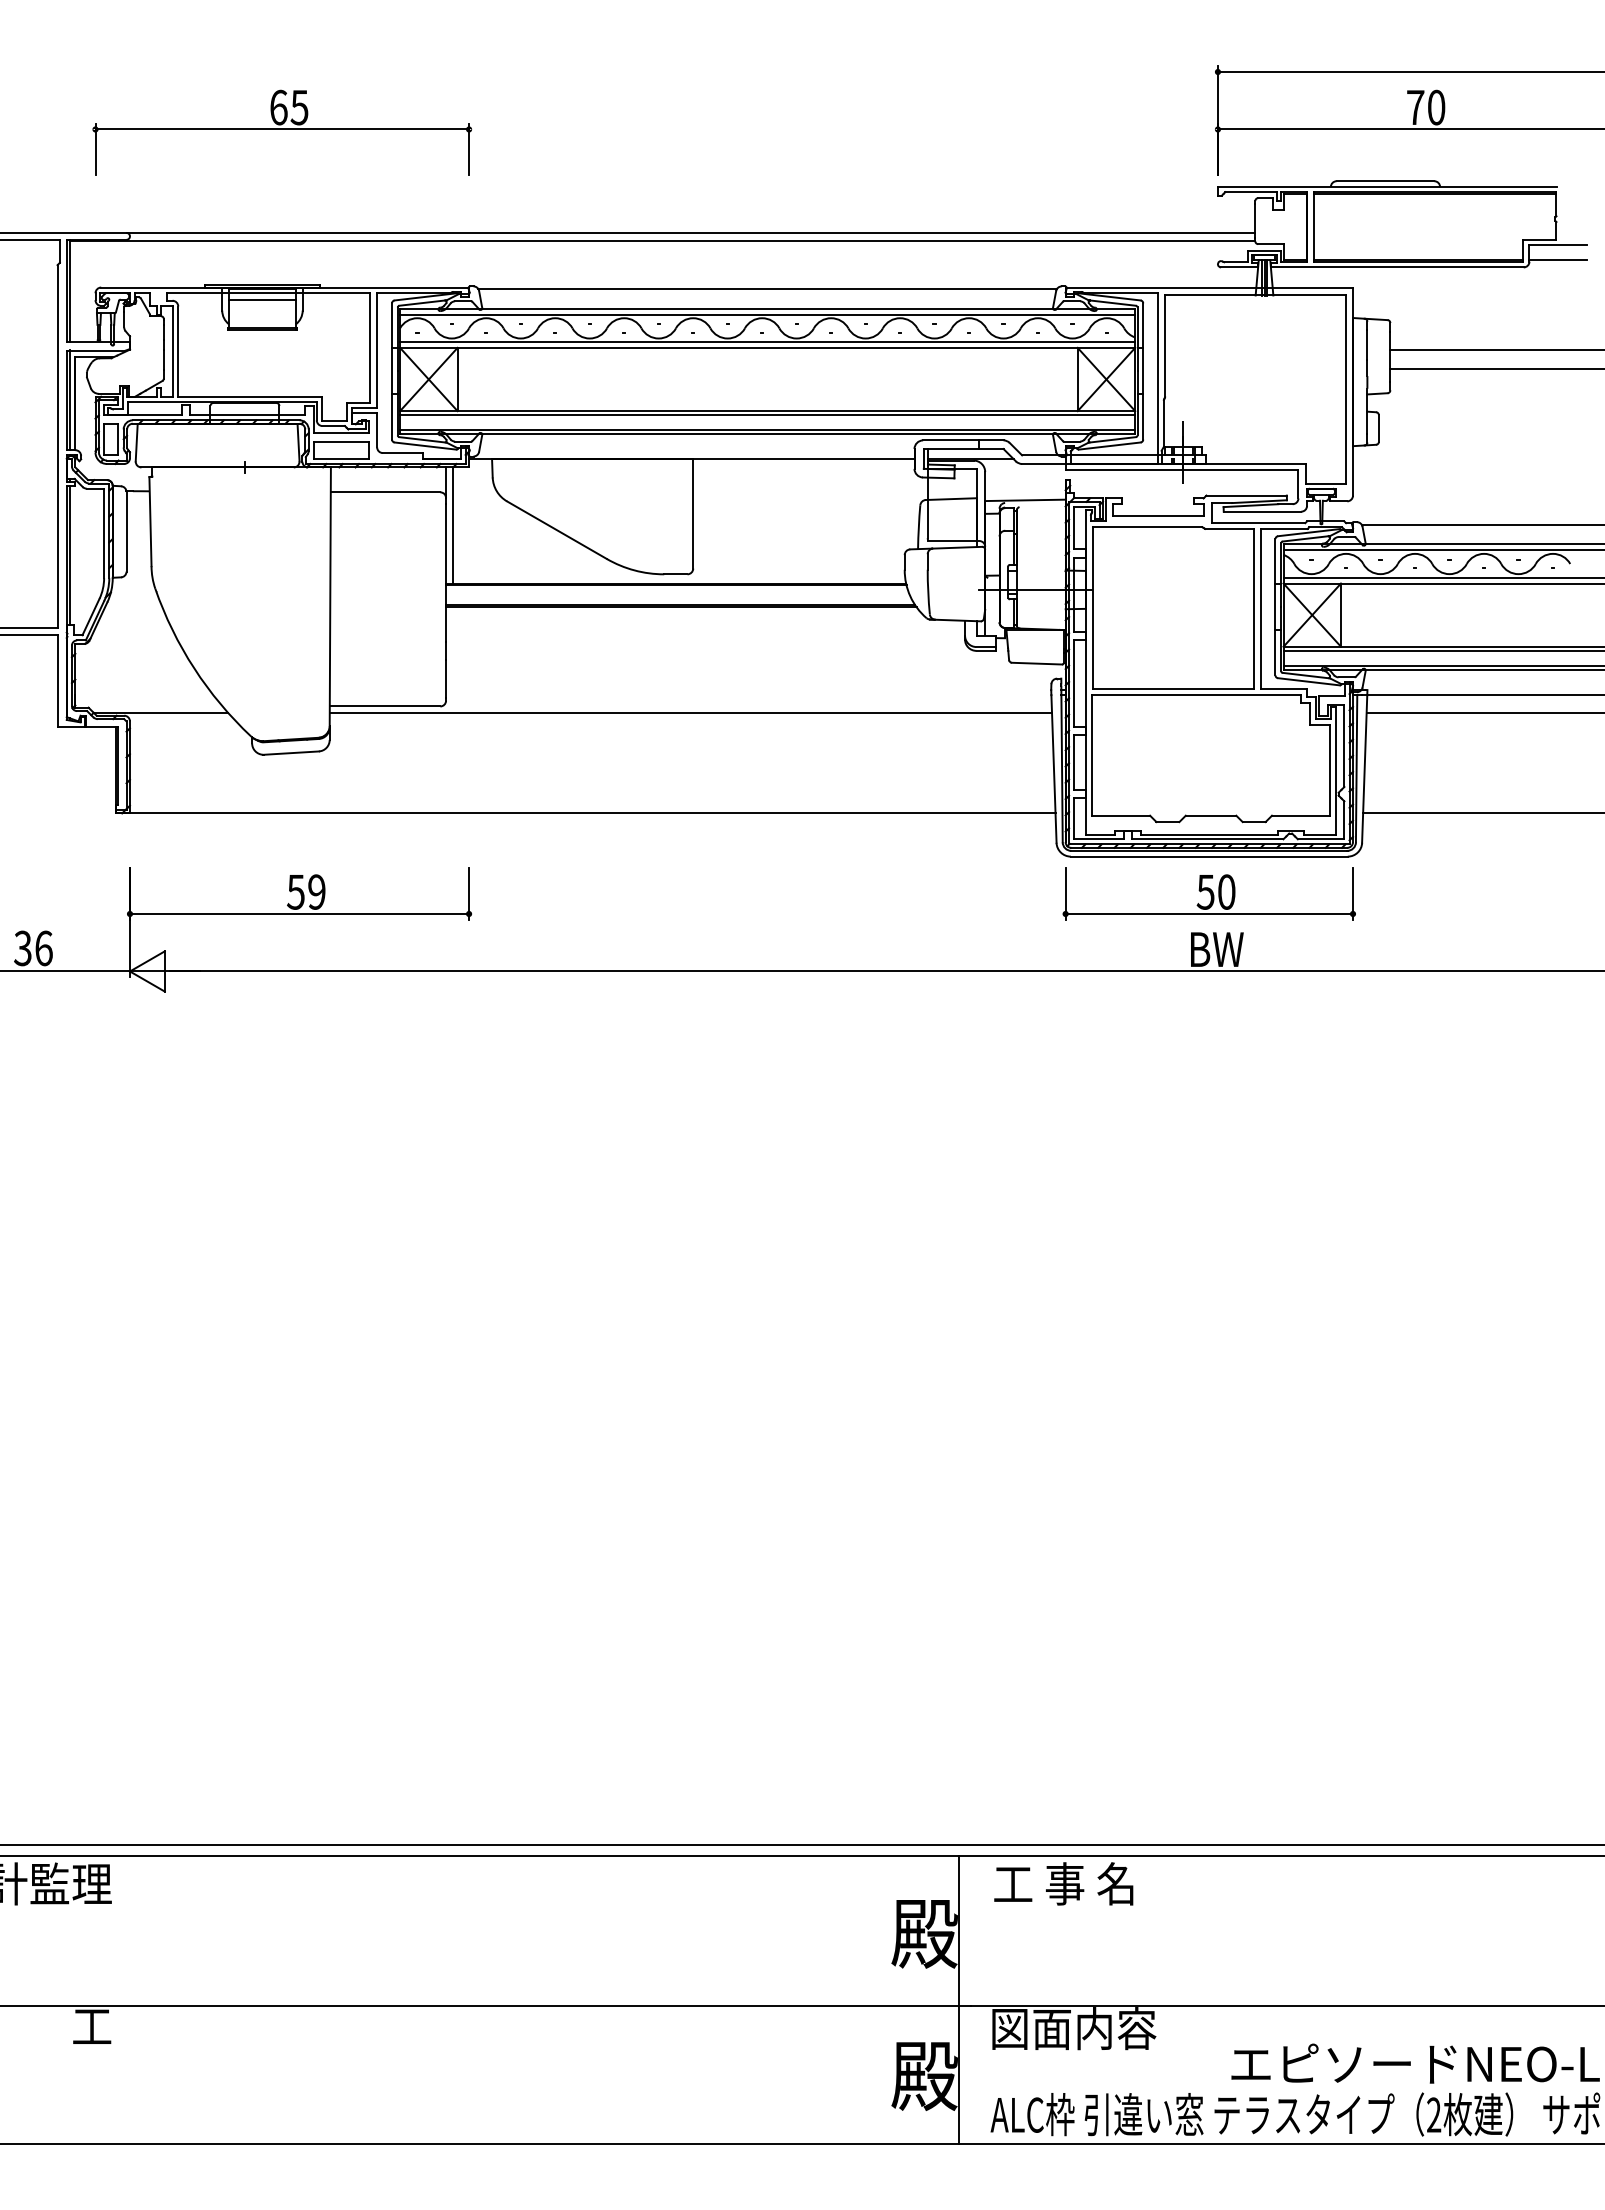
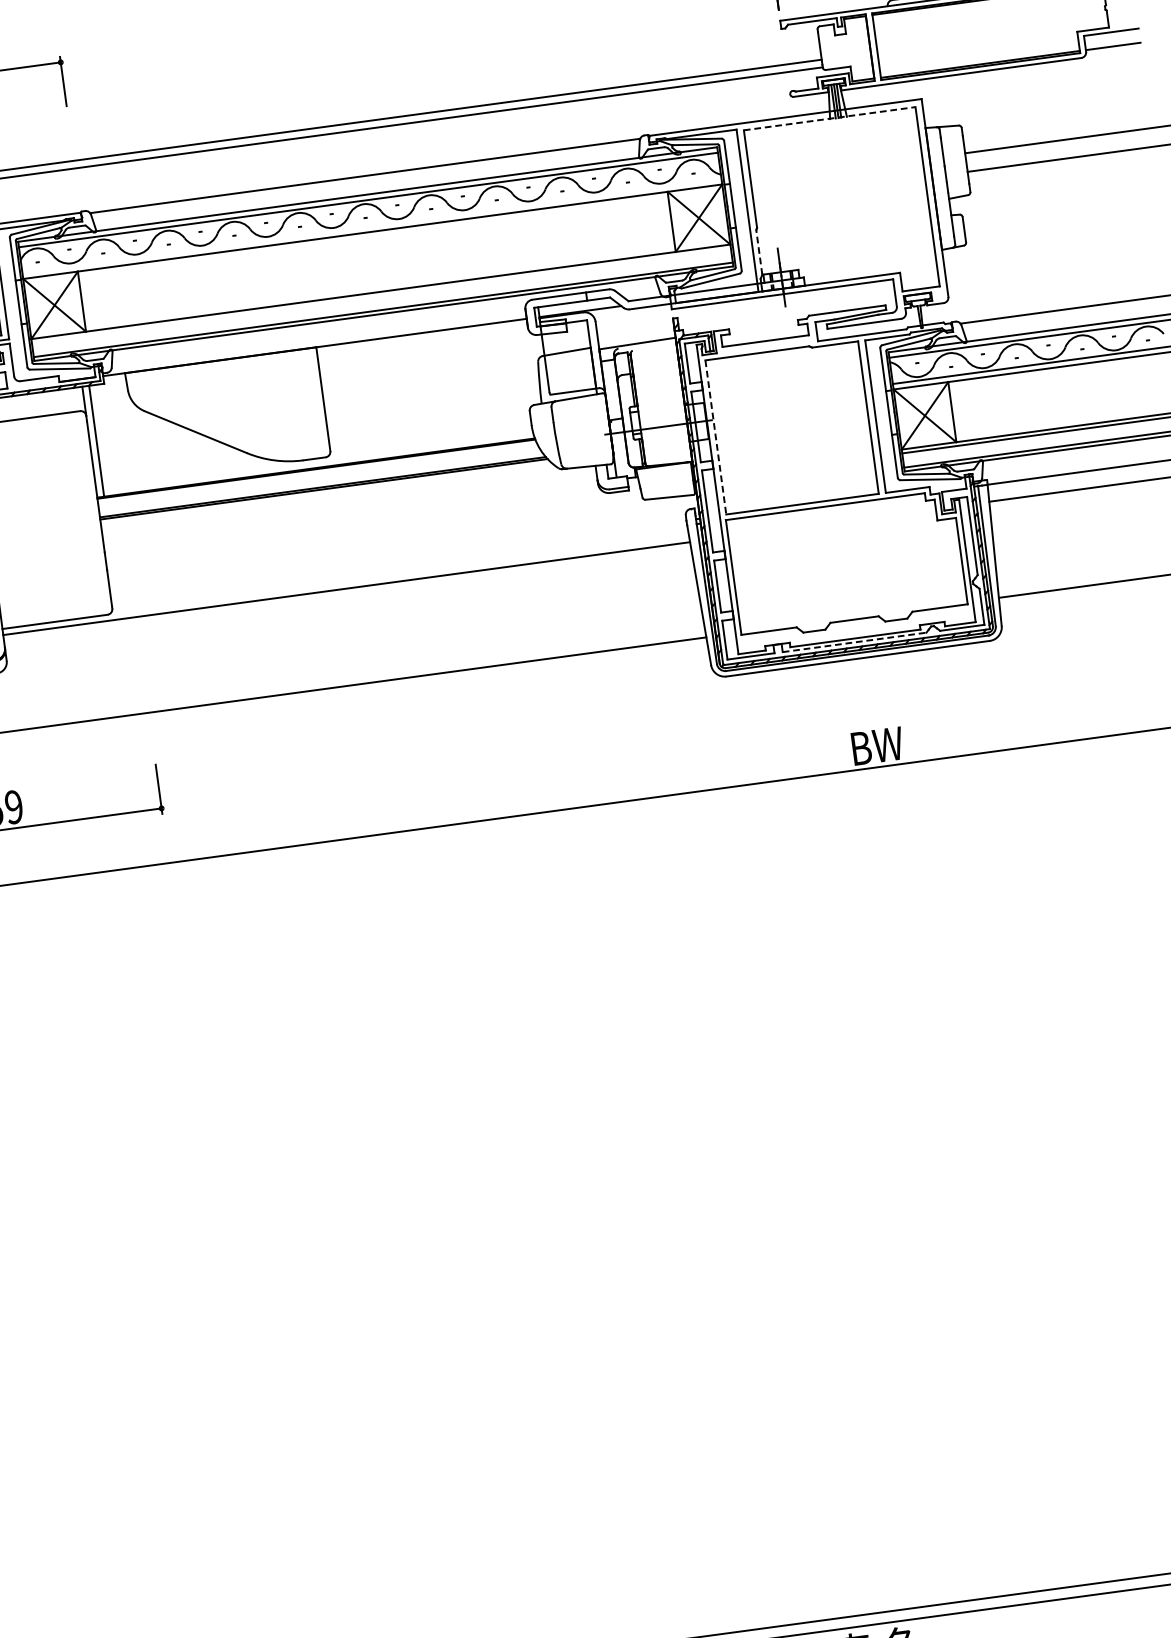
line: (1255, 295) -> (829, 119), solid -> dashed
line: (767, 342) -> (371, 226), removed
line: (767, 415) -> (381, 296), removed
line: (1163, 422) -> (758, 251), solid -> dashed
line: (1093, 608) -> (716, 437), solid -> dashed
line: (1207, 839) -> (854, 642), solid -> dashed
part: (1208, 893) -> (862, 693), removed

